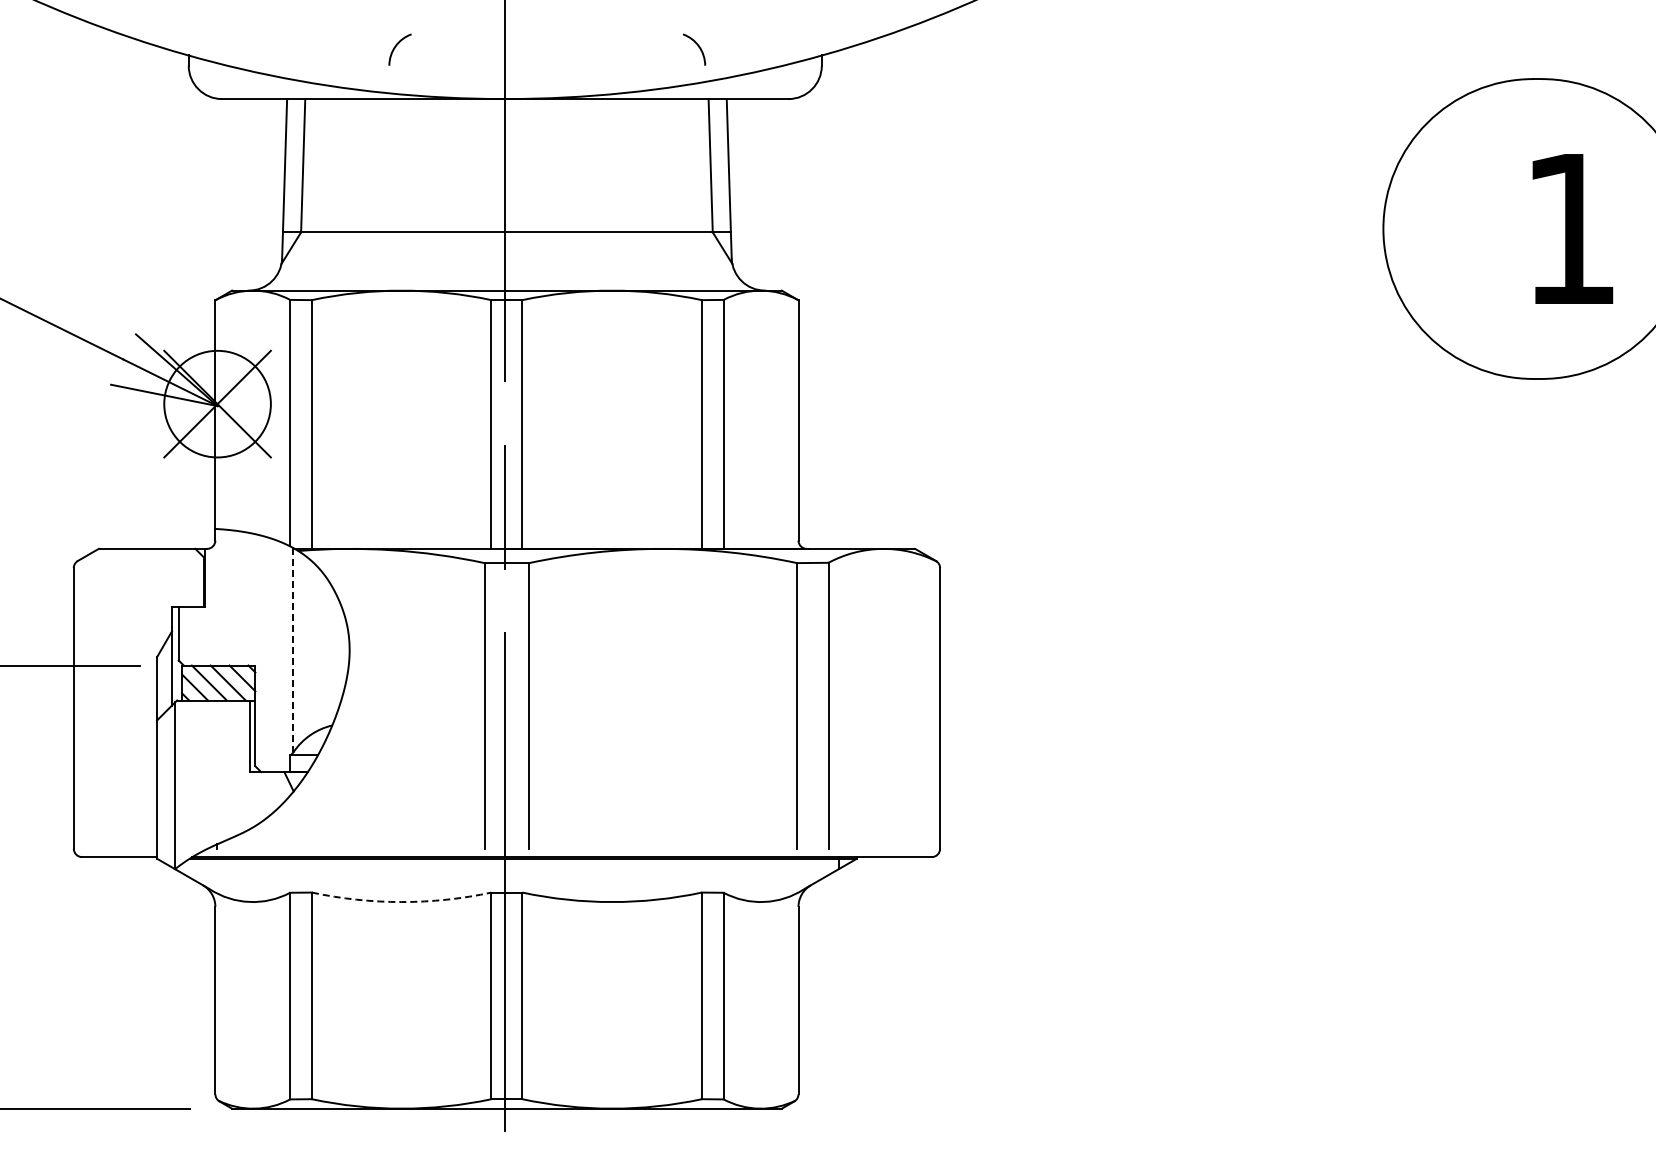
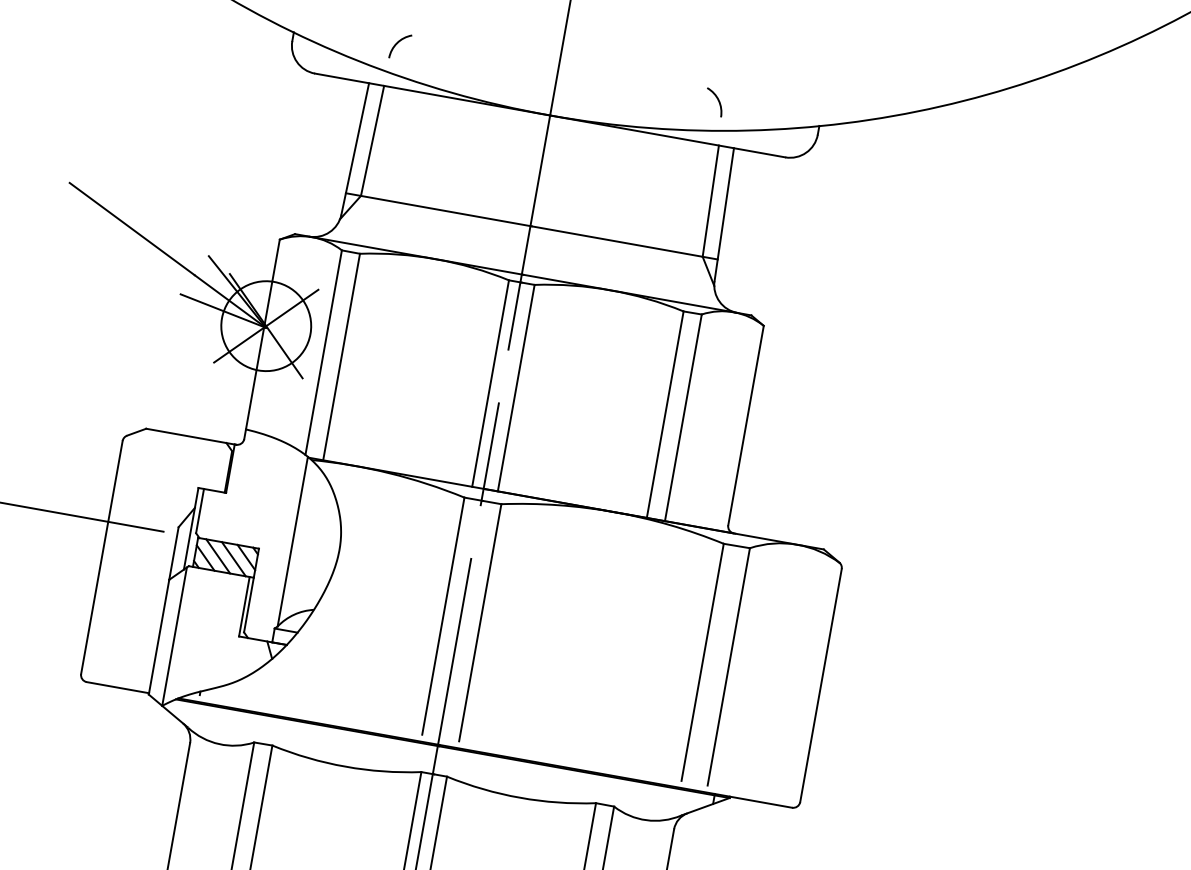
arc: (395, 48) -> (396, 44), moved
line: (293, 650) -> (292, 541), dashed -> solid
arc: (401, 902) -> (345, 767), dashed -> solid

